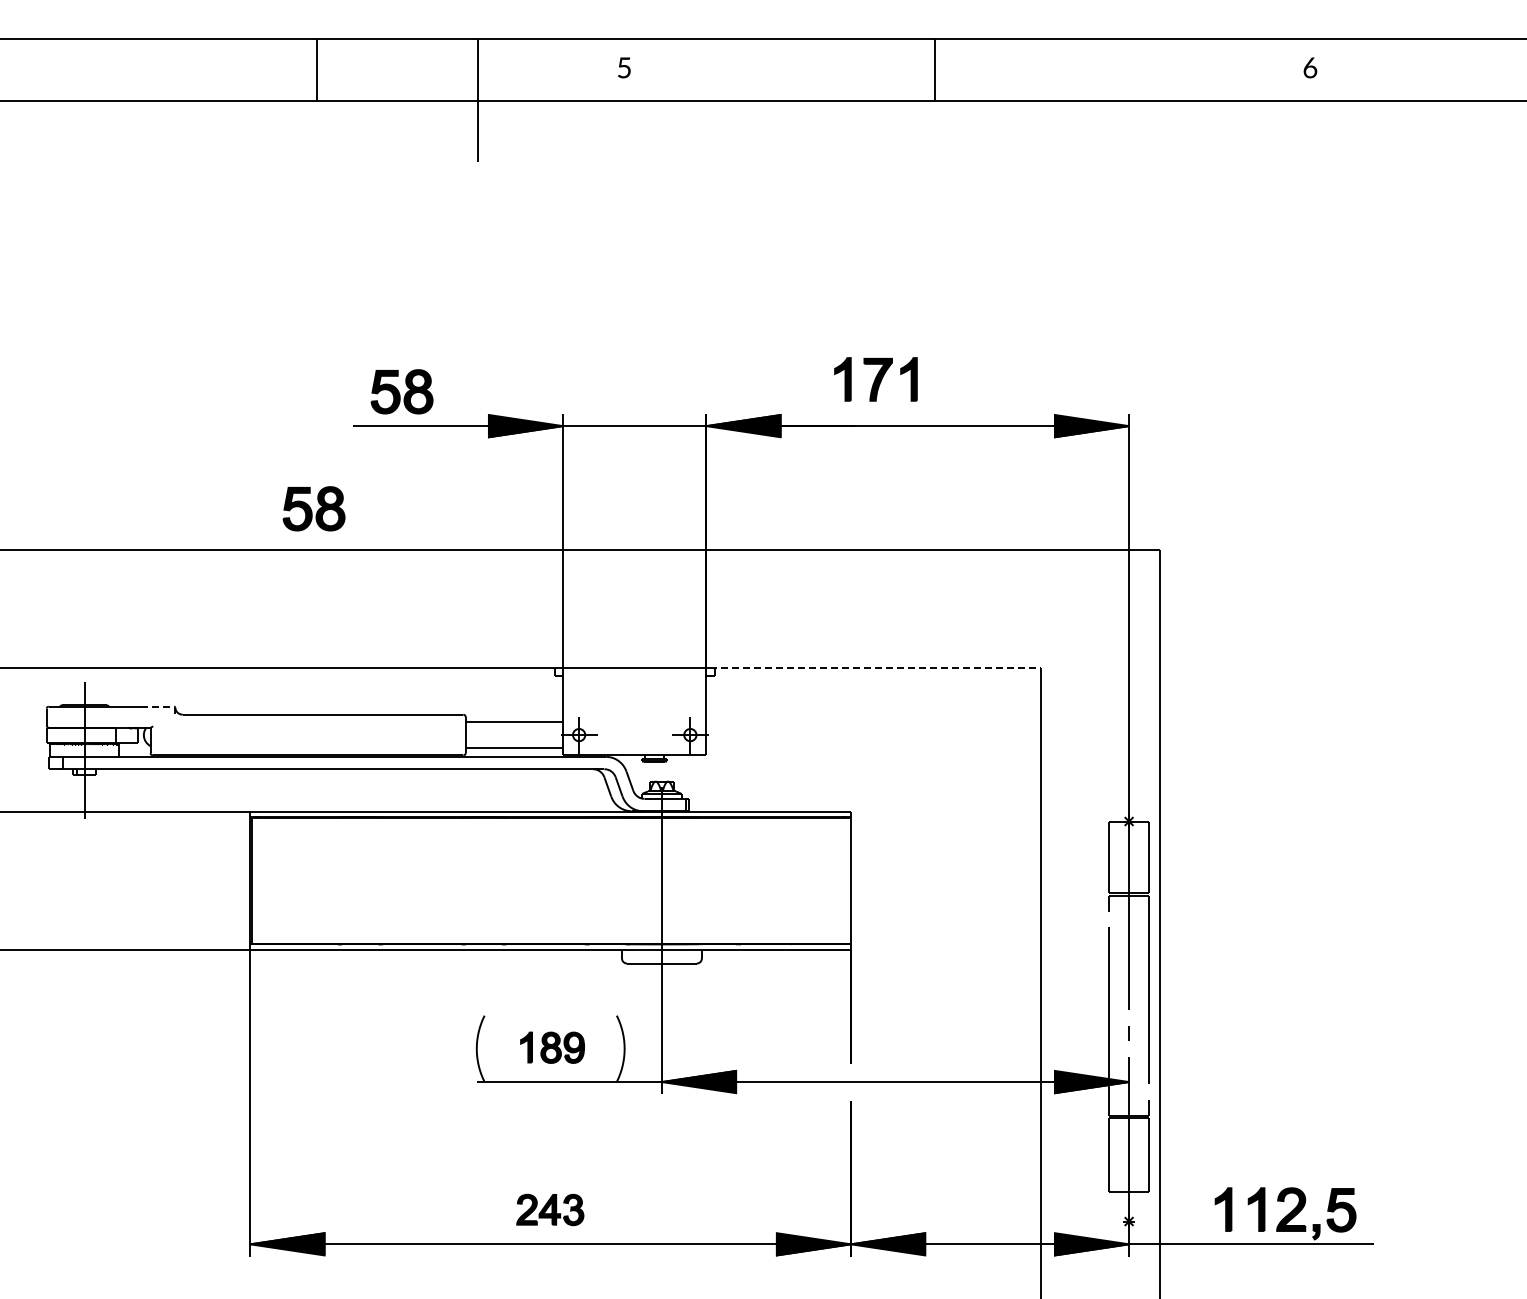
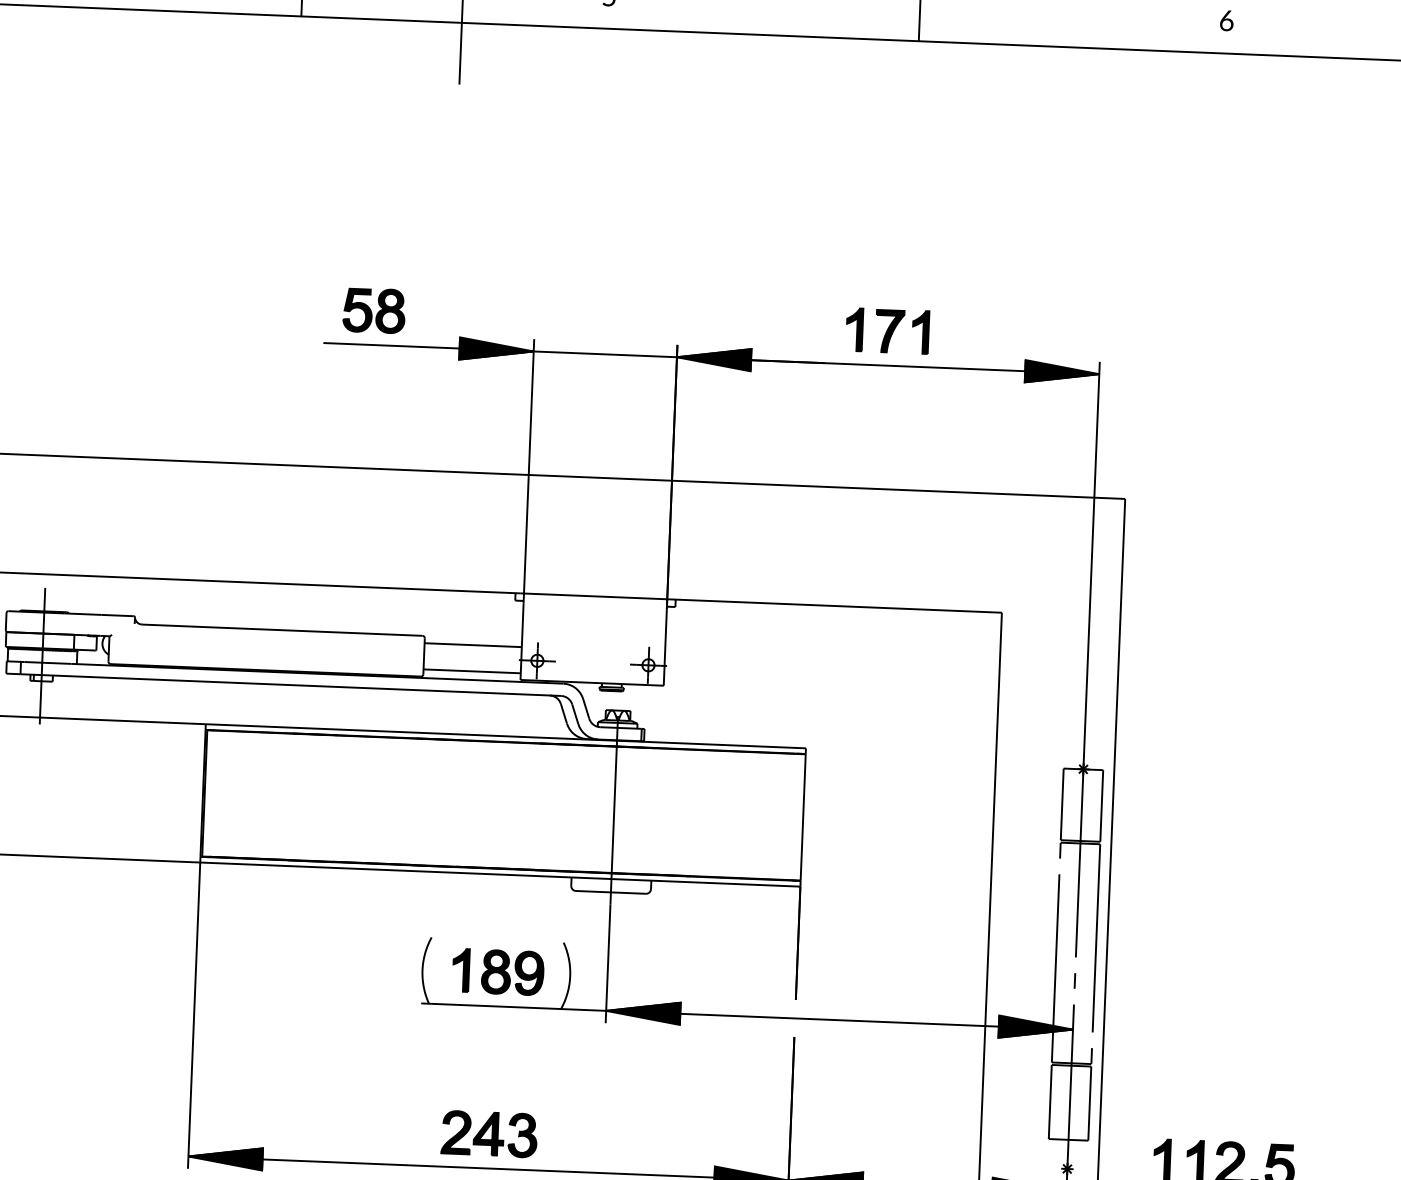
text: (1310, 67) -> (1226, 20), moved
part: (875, 379) -> (887, 331), moved
part: (313, 508) -> (281, 423), removed
line: (875, 668) -> (836, 606), dashed -> solid
line: (158, 706) -> (118, 615), dashed -> solid
part: (552, 1047) -> (498, 971), size x1.43
part: (550, 1209) -> (489, 1133), size x1.43

